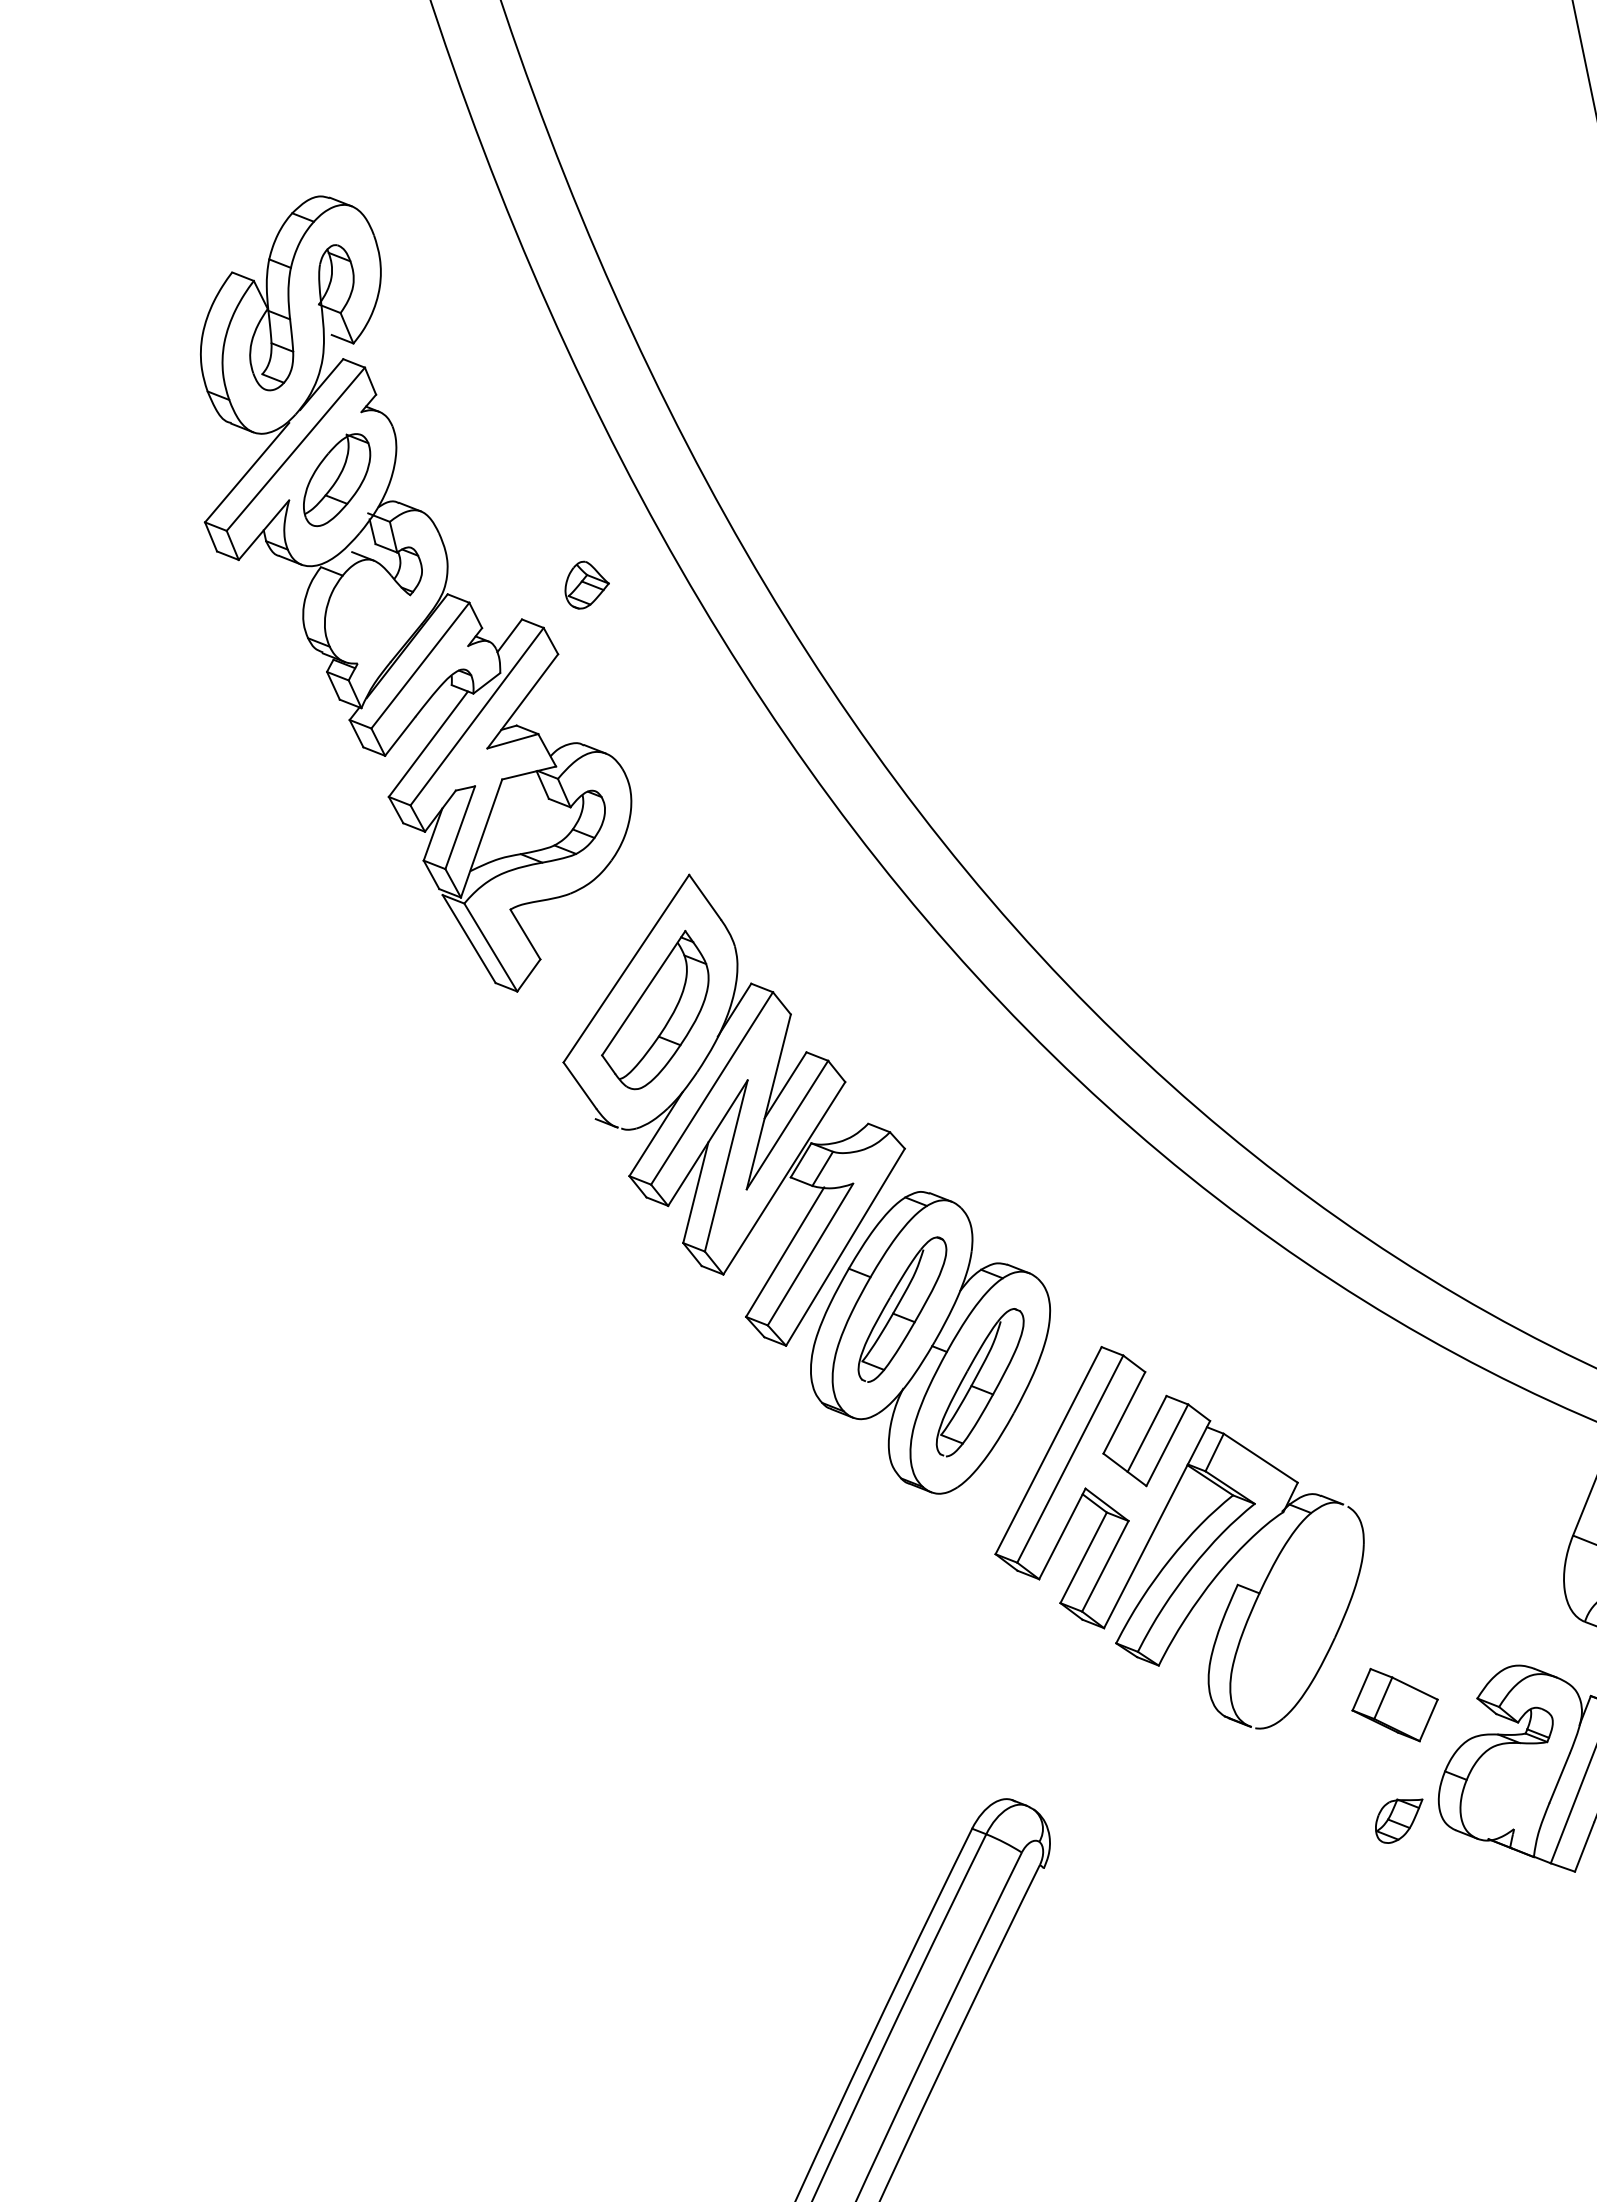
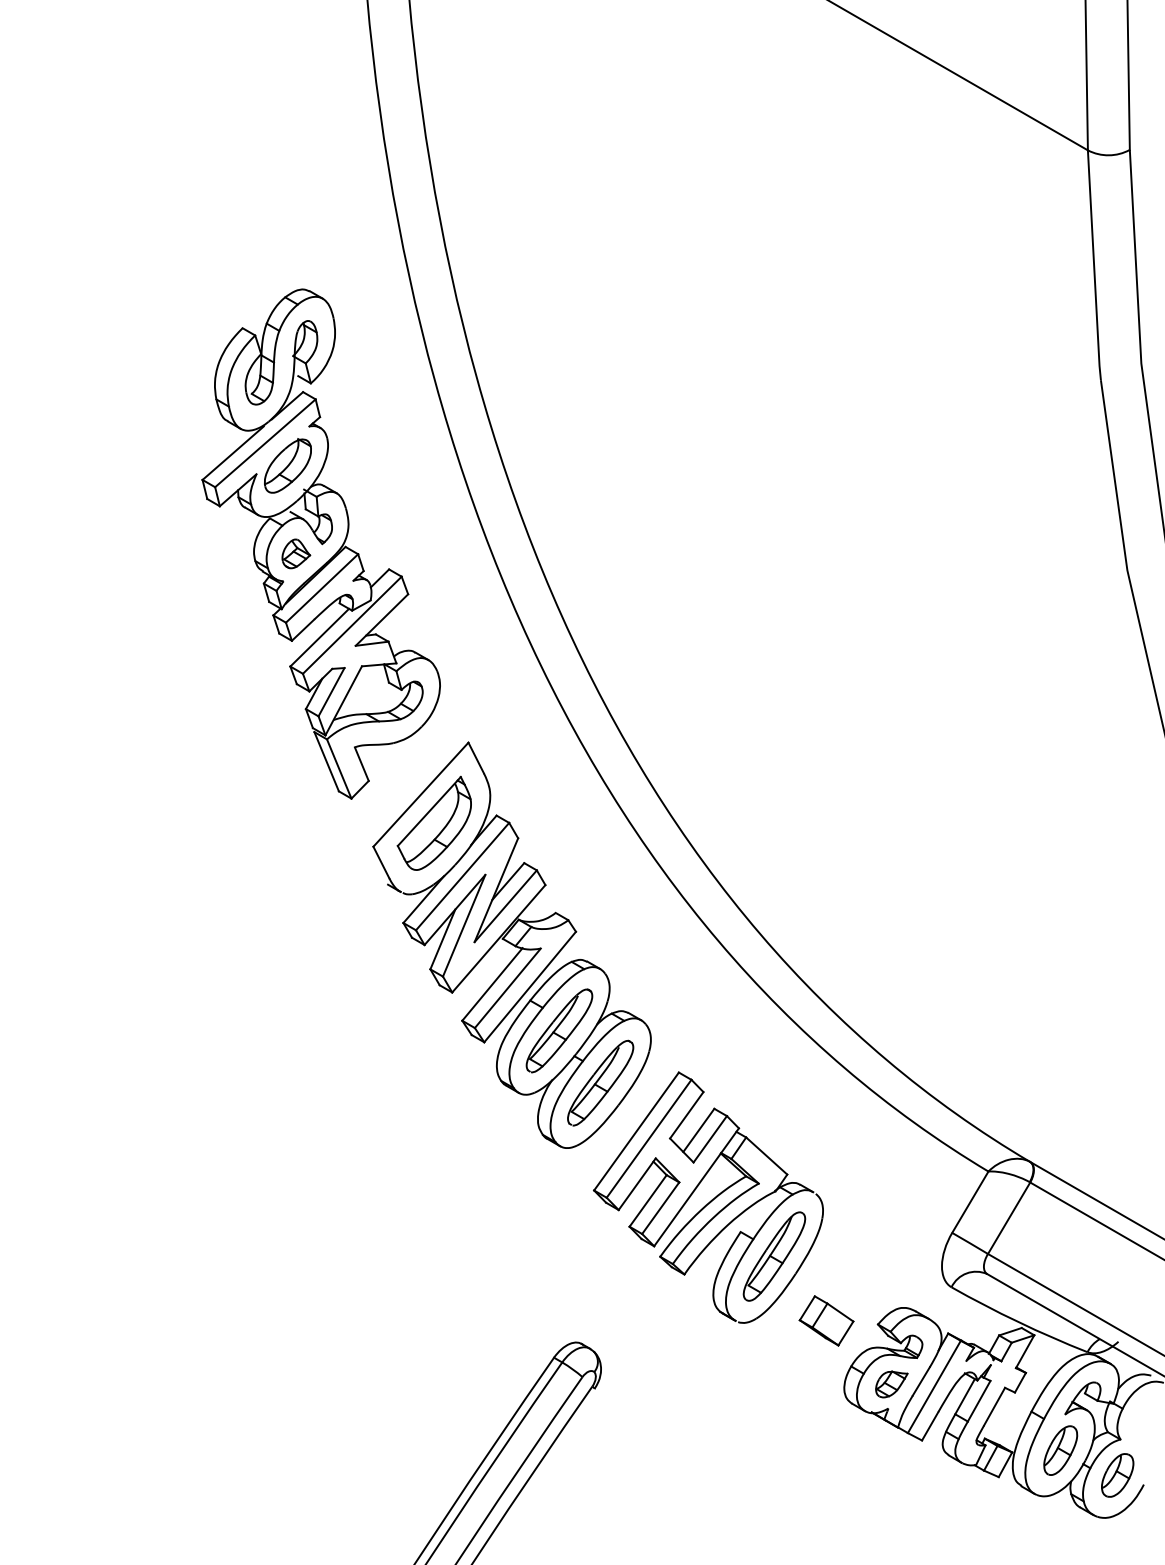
part: (586, 583) -> (296, 553), moved
part: (1297, 1615) -> (774, 1256), added
part: (1399, 1820) -> (891, 1384), moved

